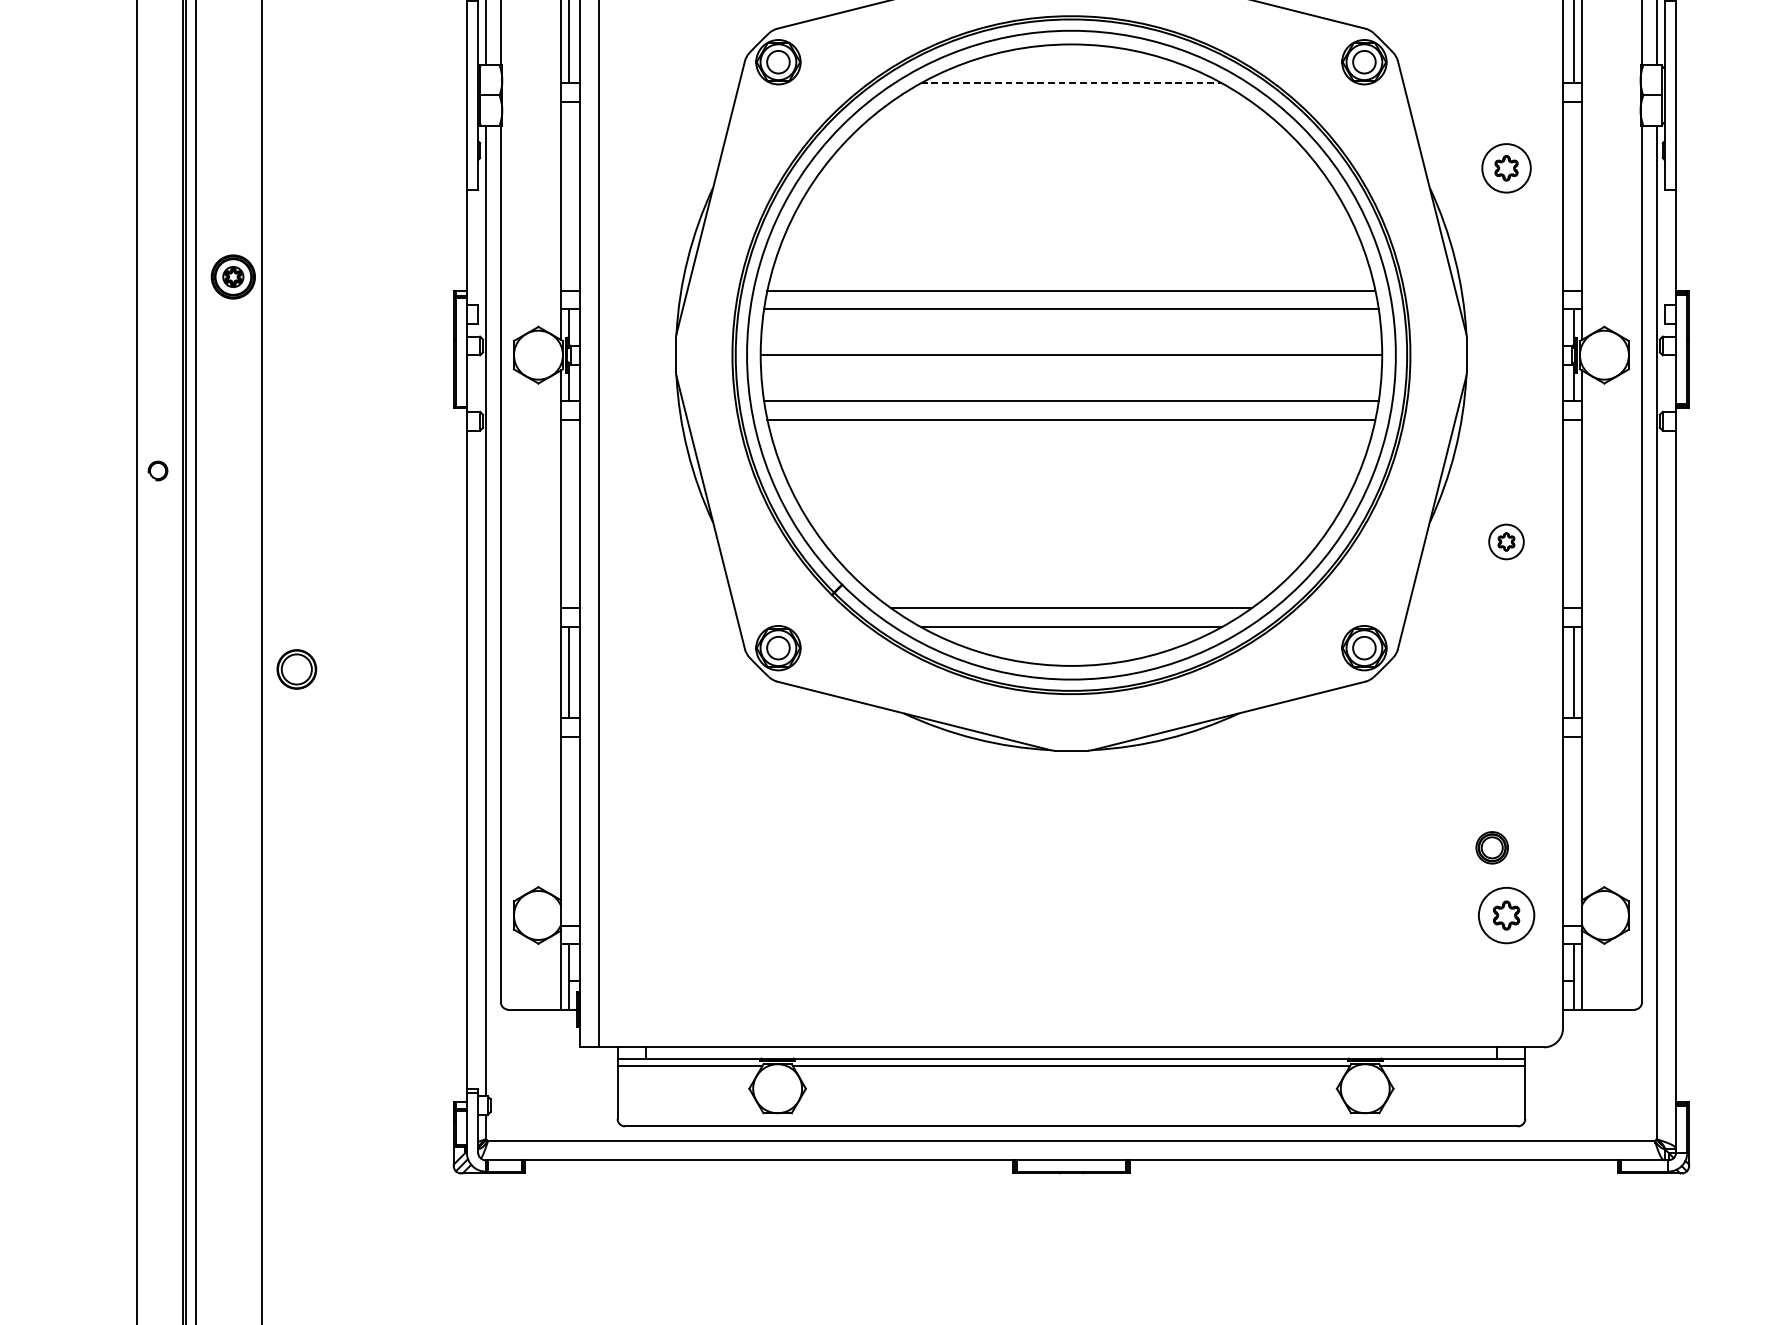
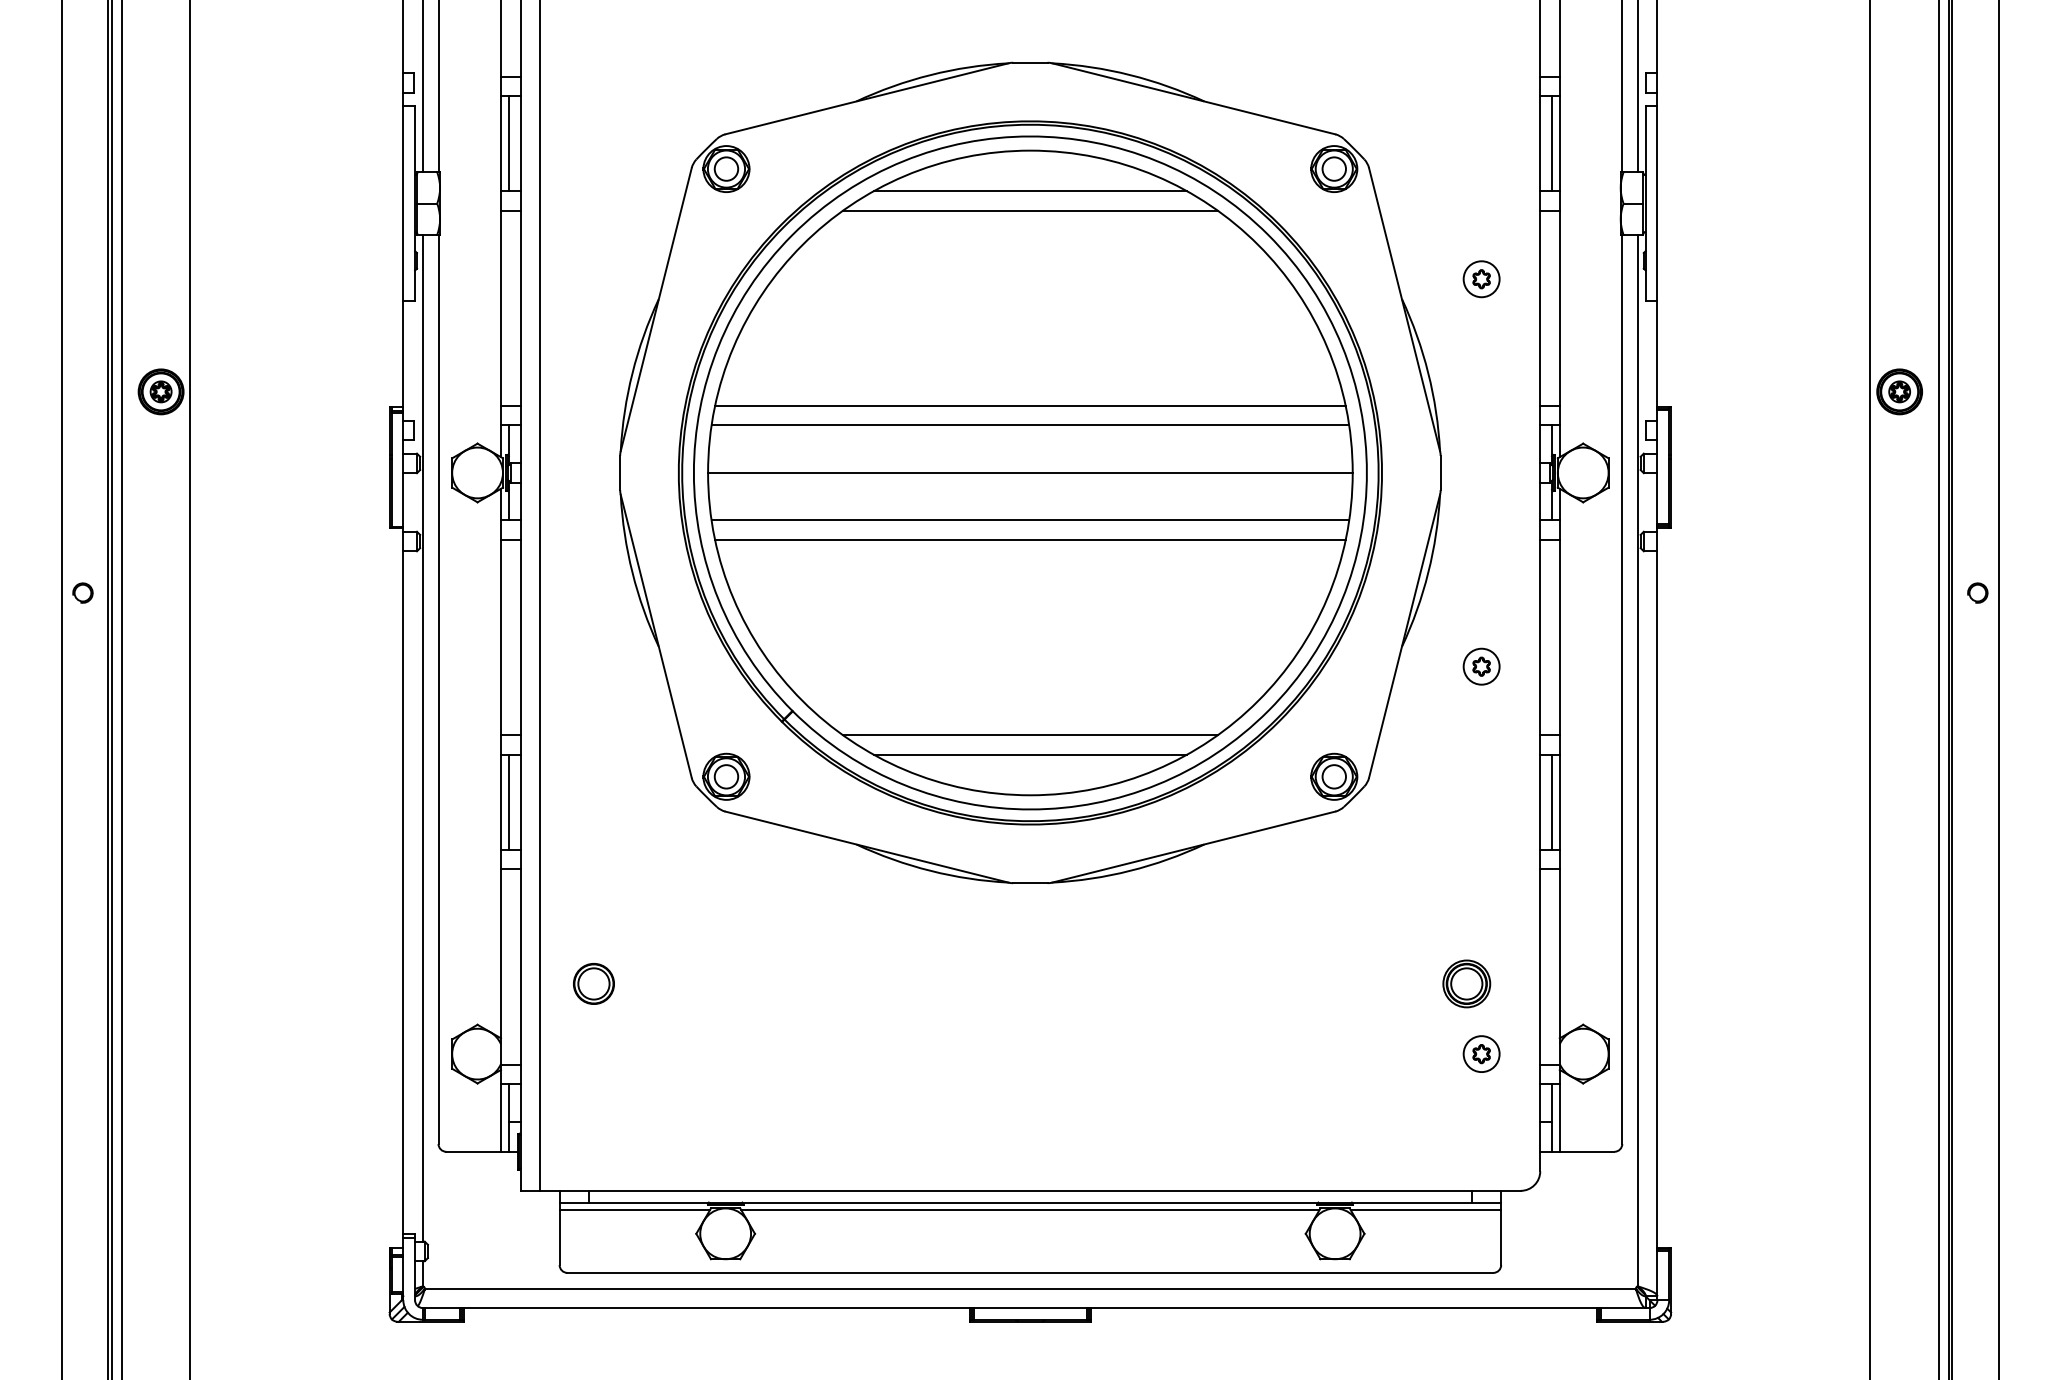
line: (1071, 83) -> (1030, 191), dashed -> solid
line: (1071, 102) -> (1030, 210), added
part: (1506, 168) -> (1481, 279), size x0.71
part: (296, 669) -> (593, 983), moved
part: (1491, 847) -> (1466, 983), size x1.43
part: (1506, 914) -> (1481, 1053), size x0.62

